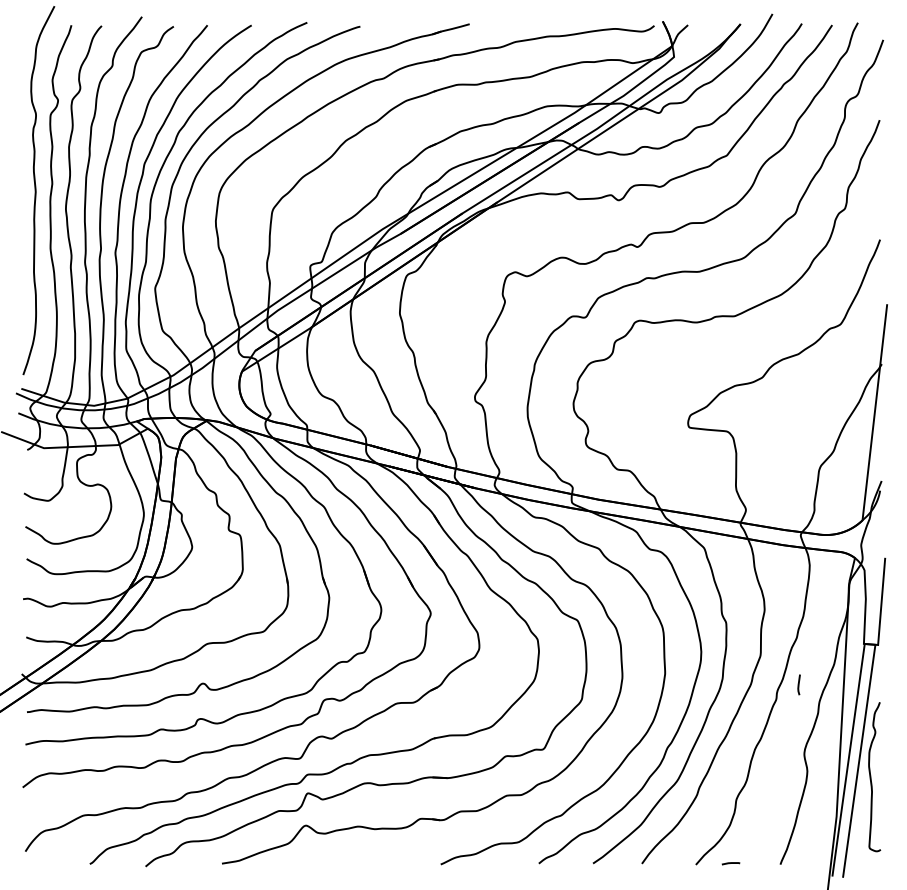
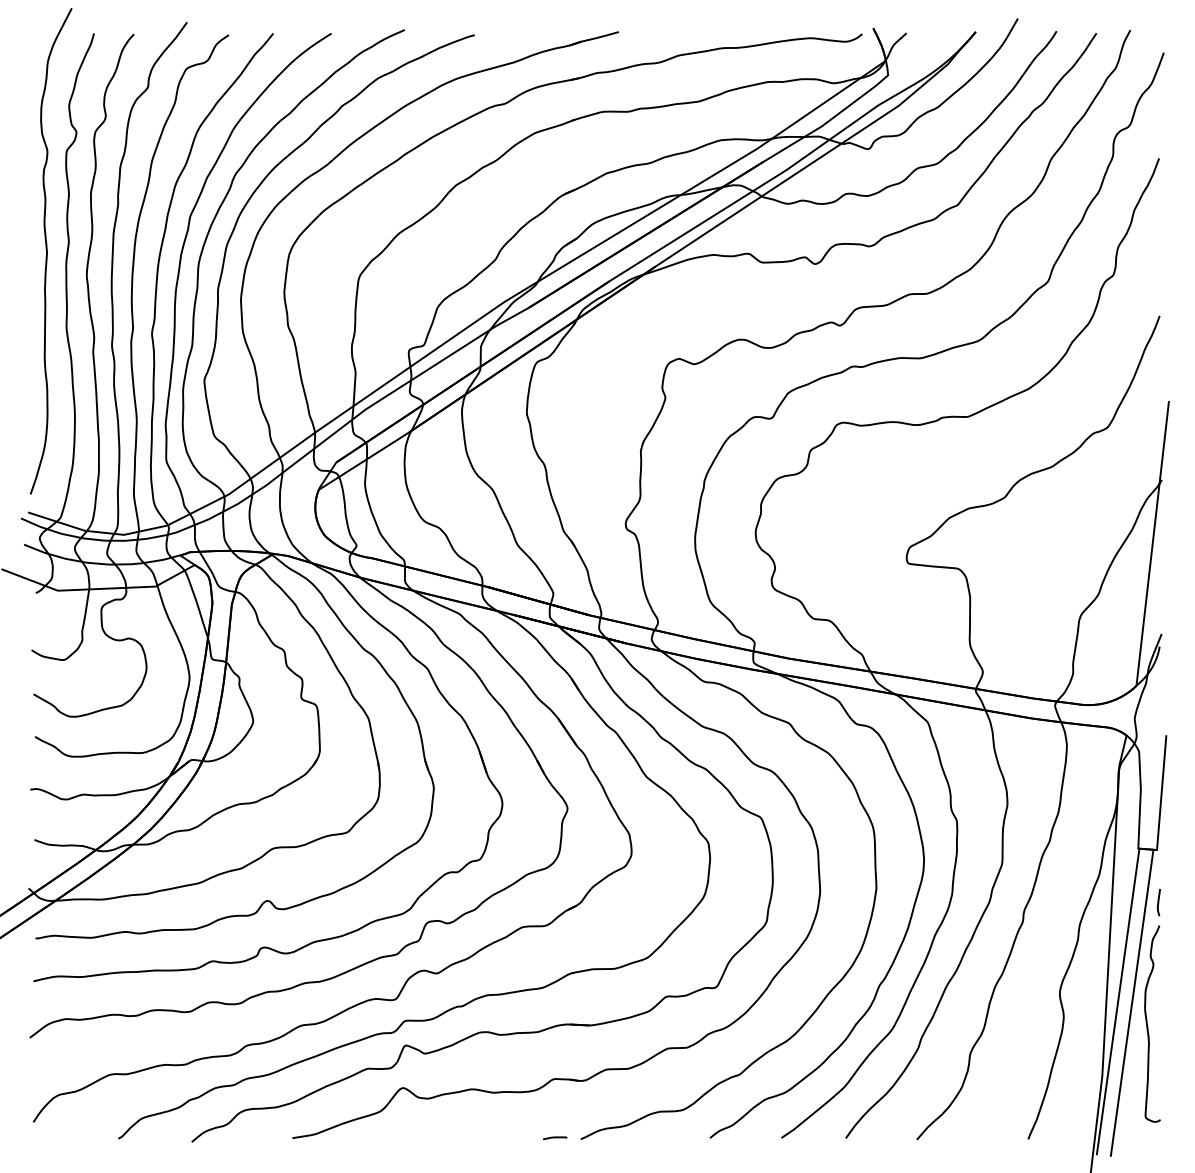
line: (798, 684) -> (1158, 902), moved
line: (731, 863) -> (555, 1138), moved

